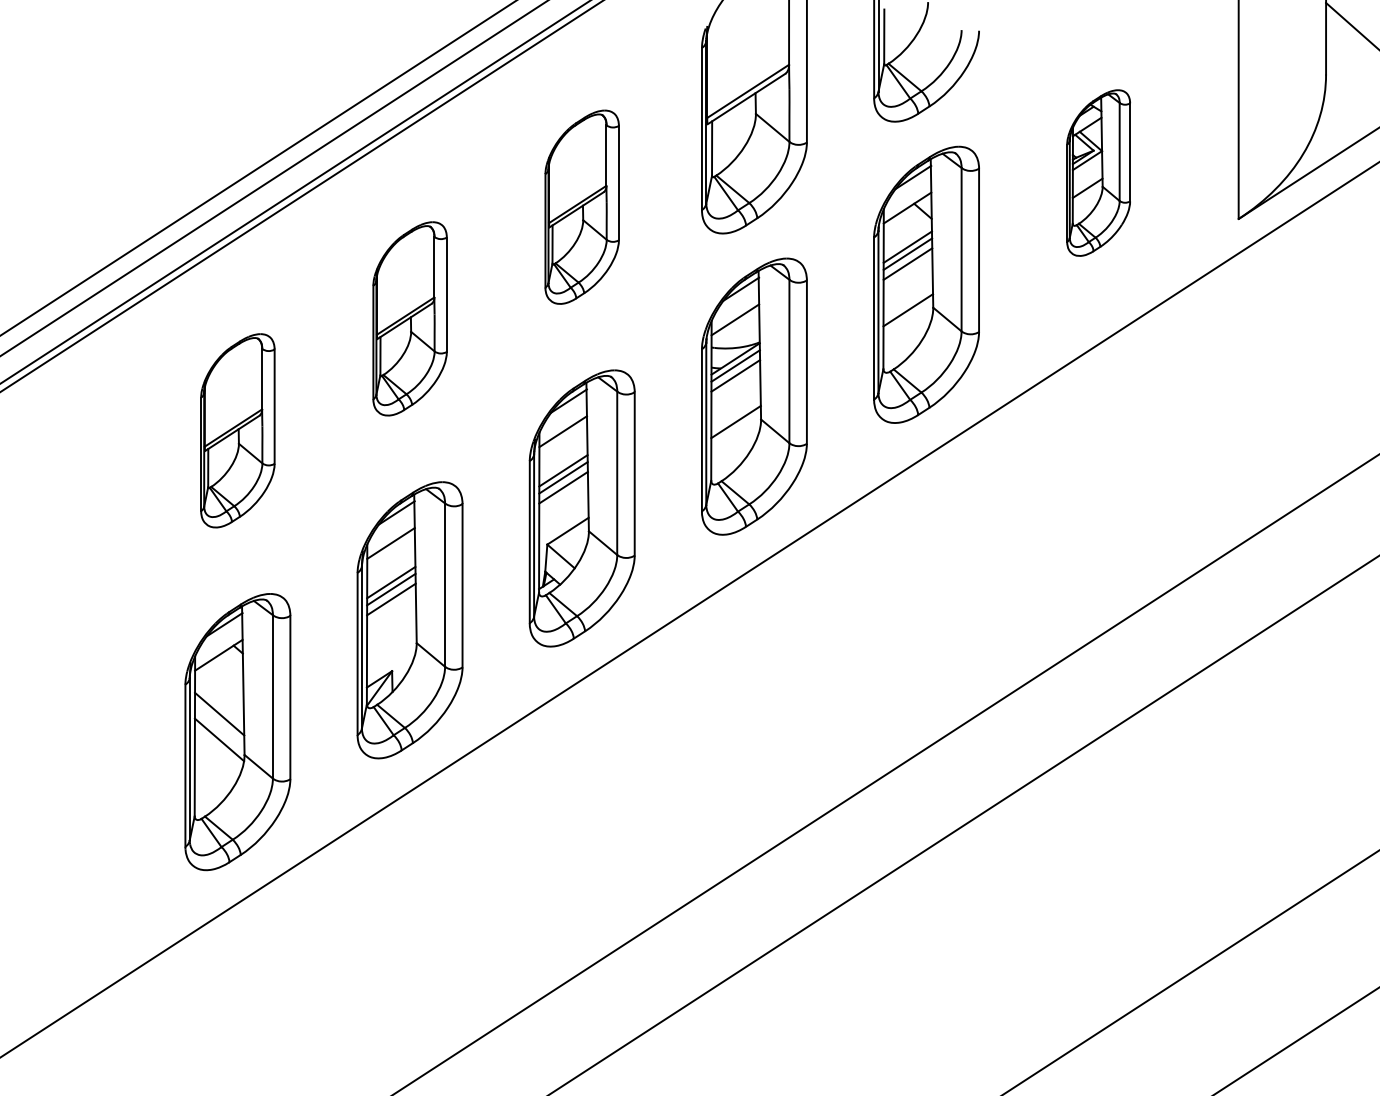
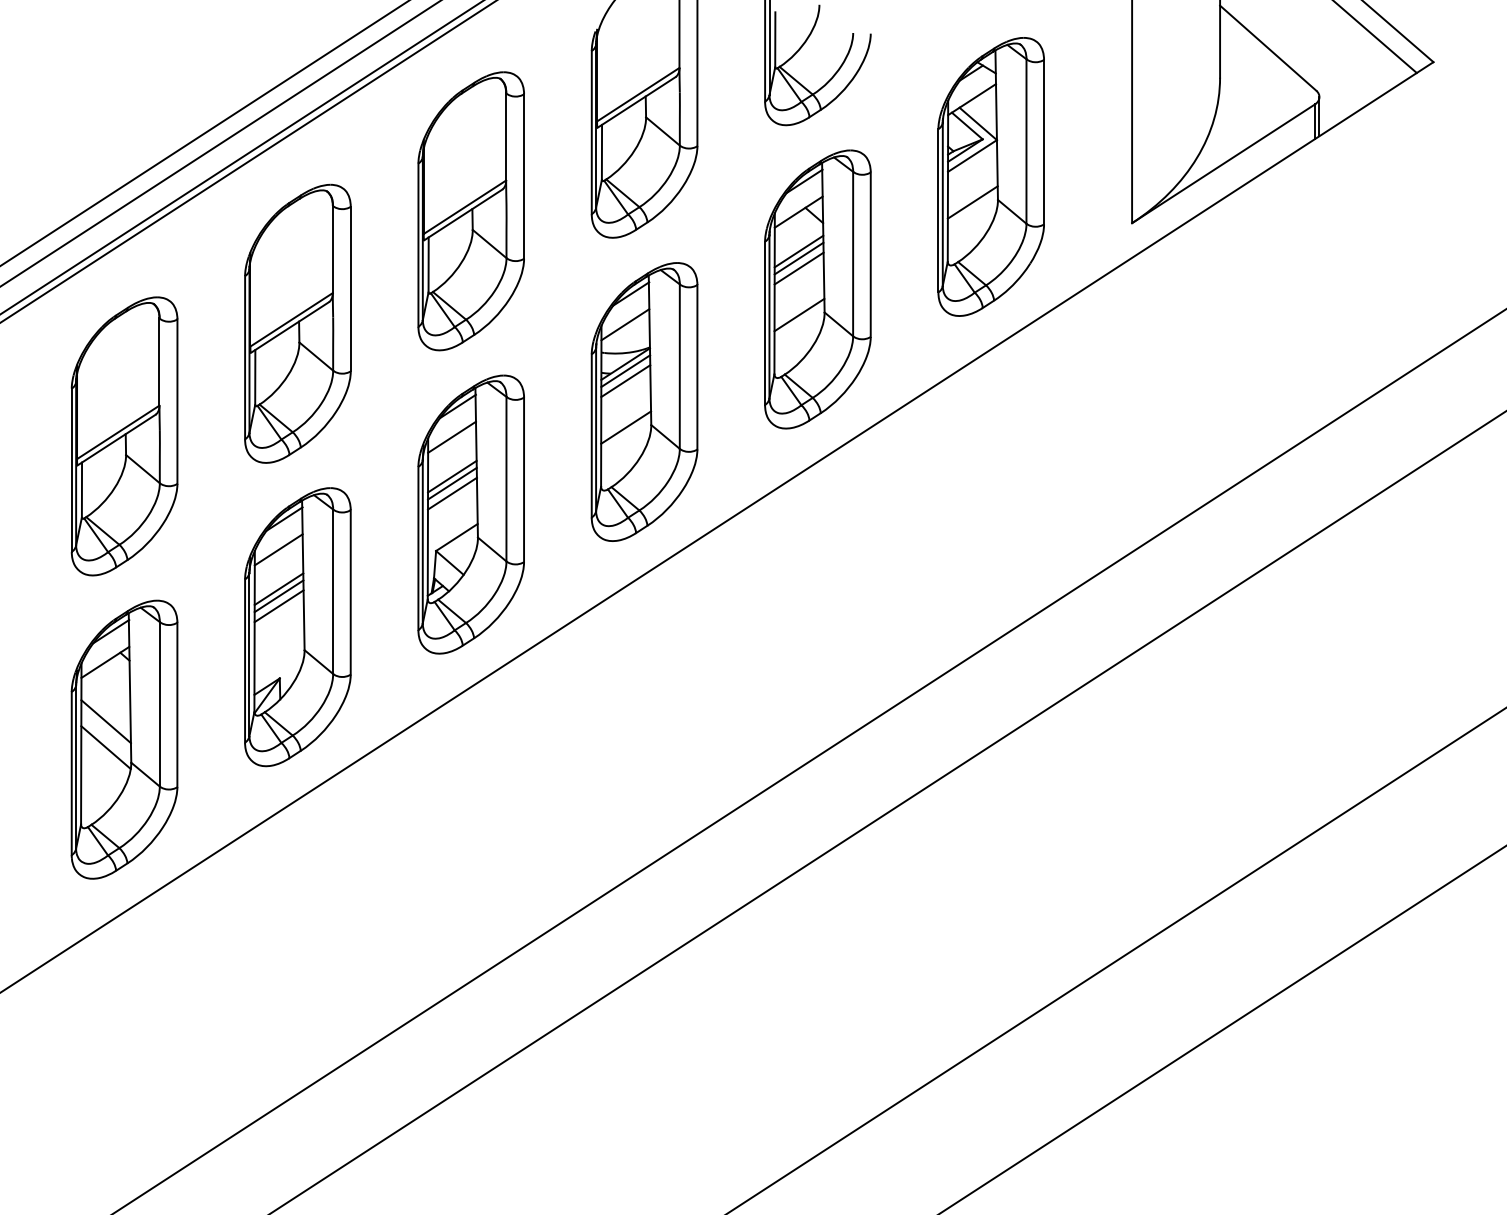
part: (1098, 172) -> (990, 176), size x1.67
part: (581, 207) -> (470, 211), size x1.43
part: (409, 318) -> (297, 323), size x1.43
part: (237, 430) -> (124, 436), size x1.43

